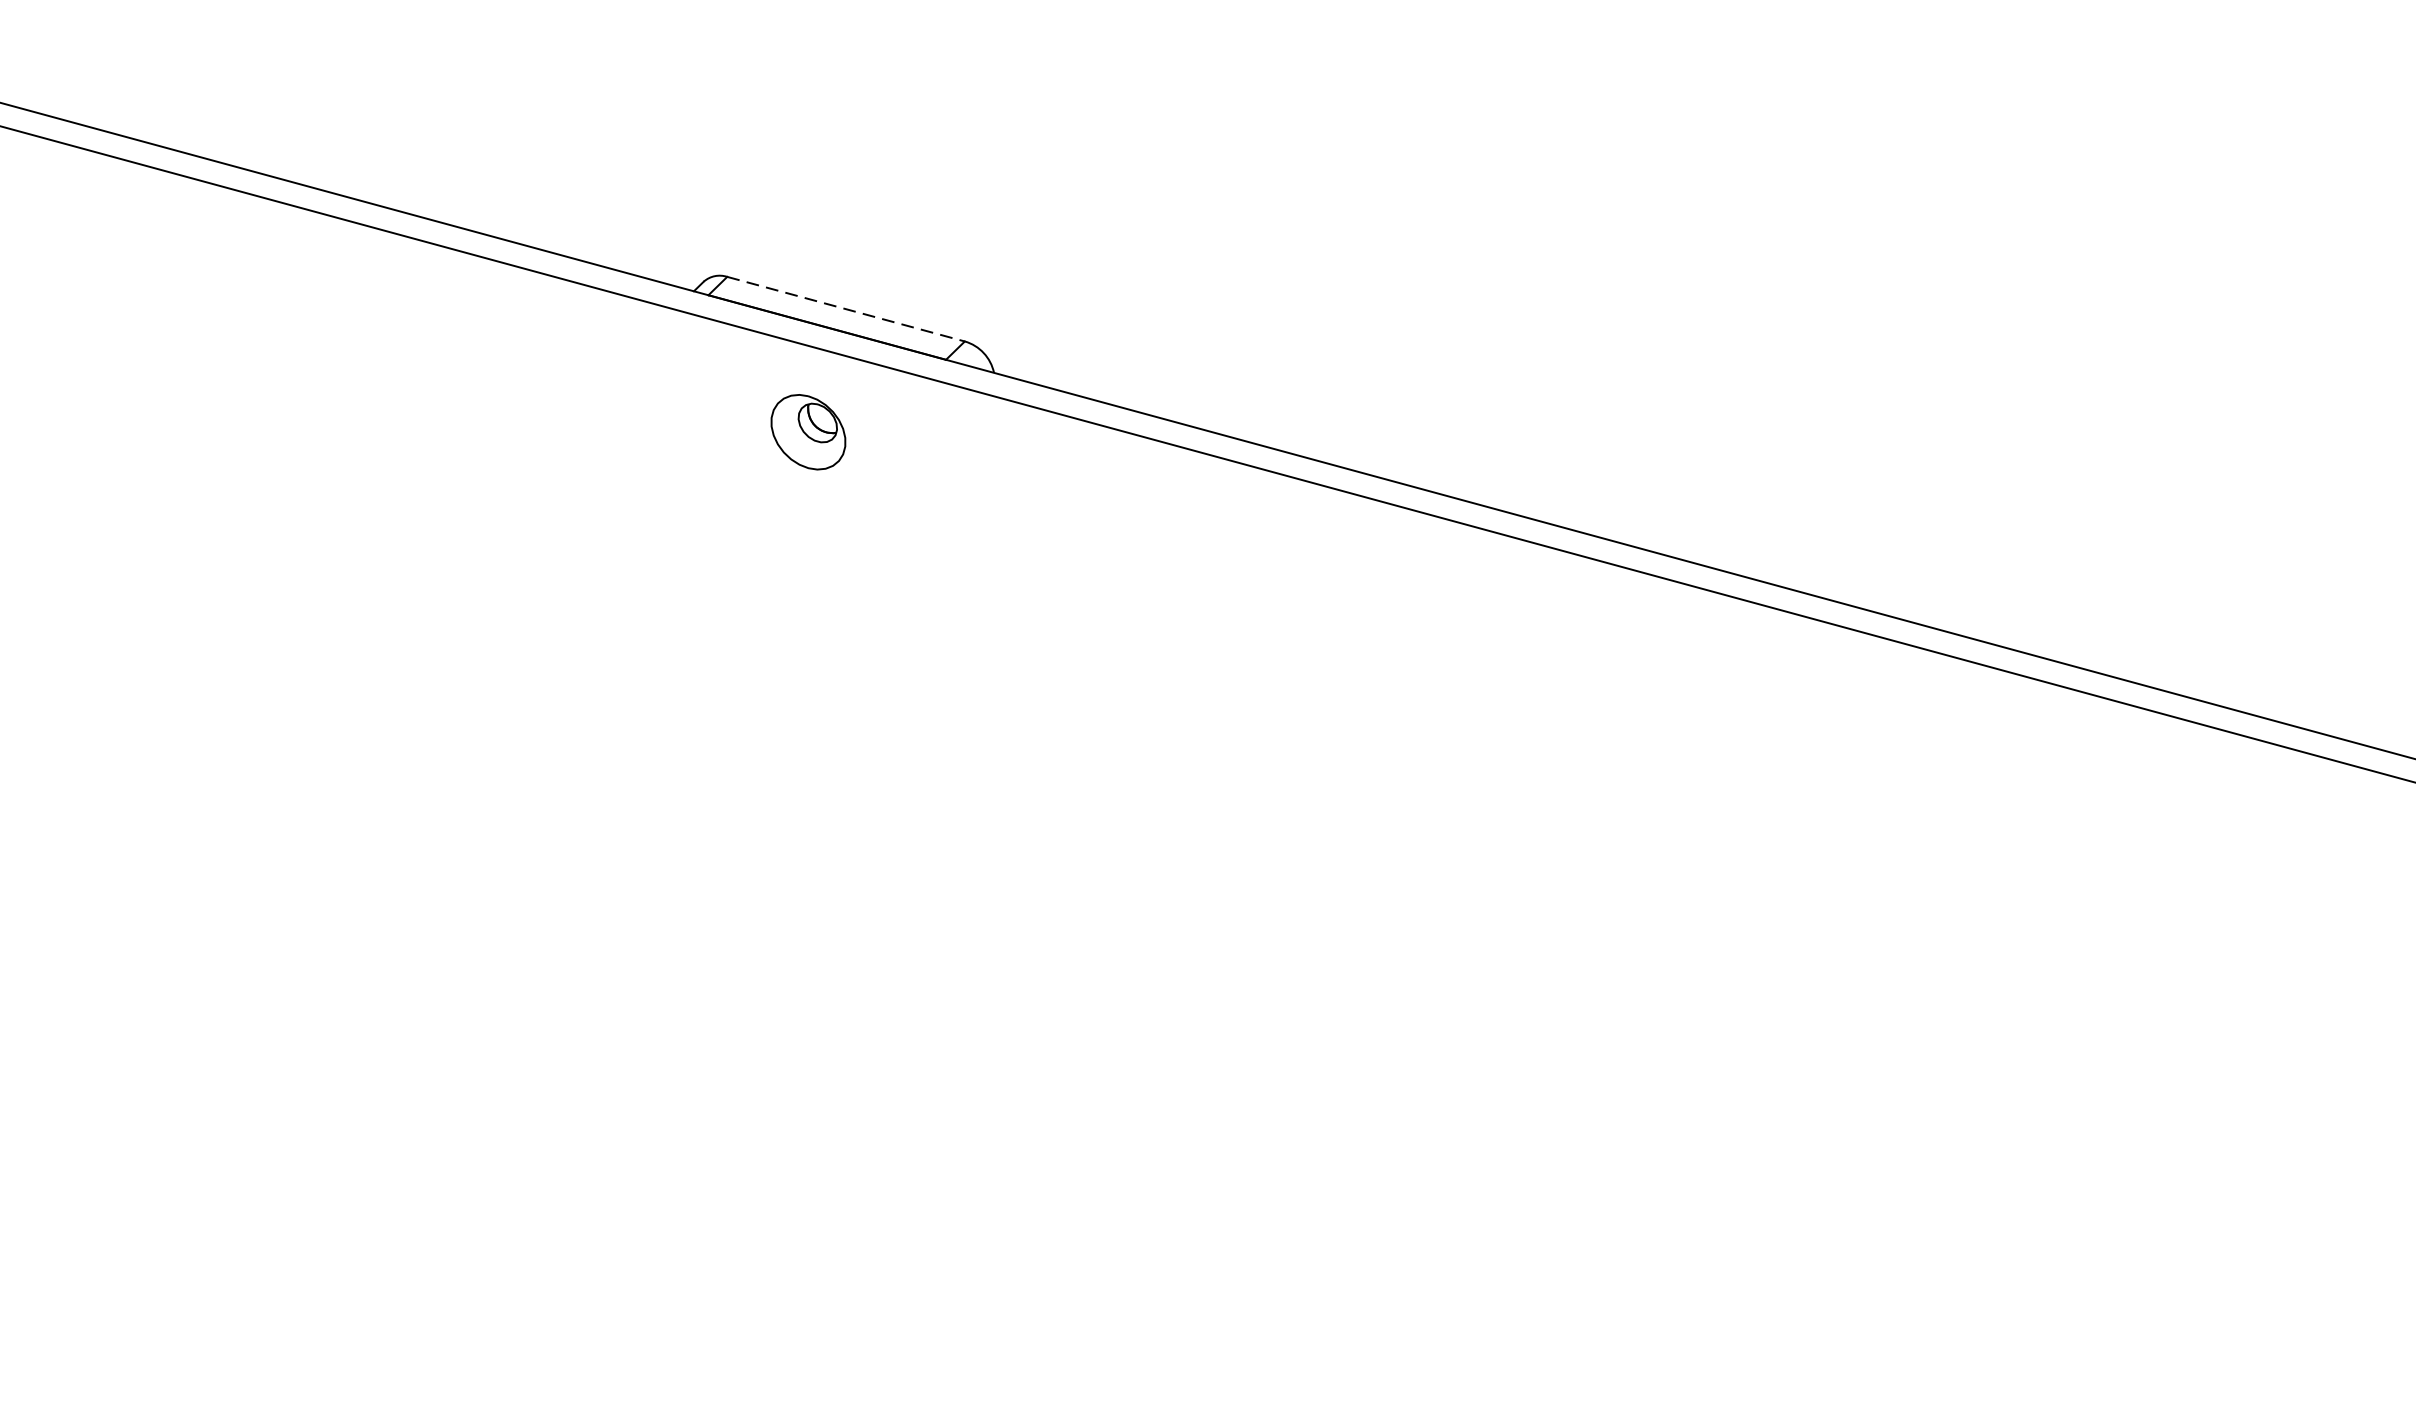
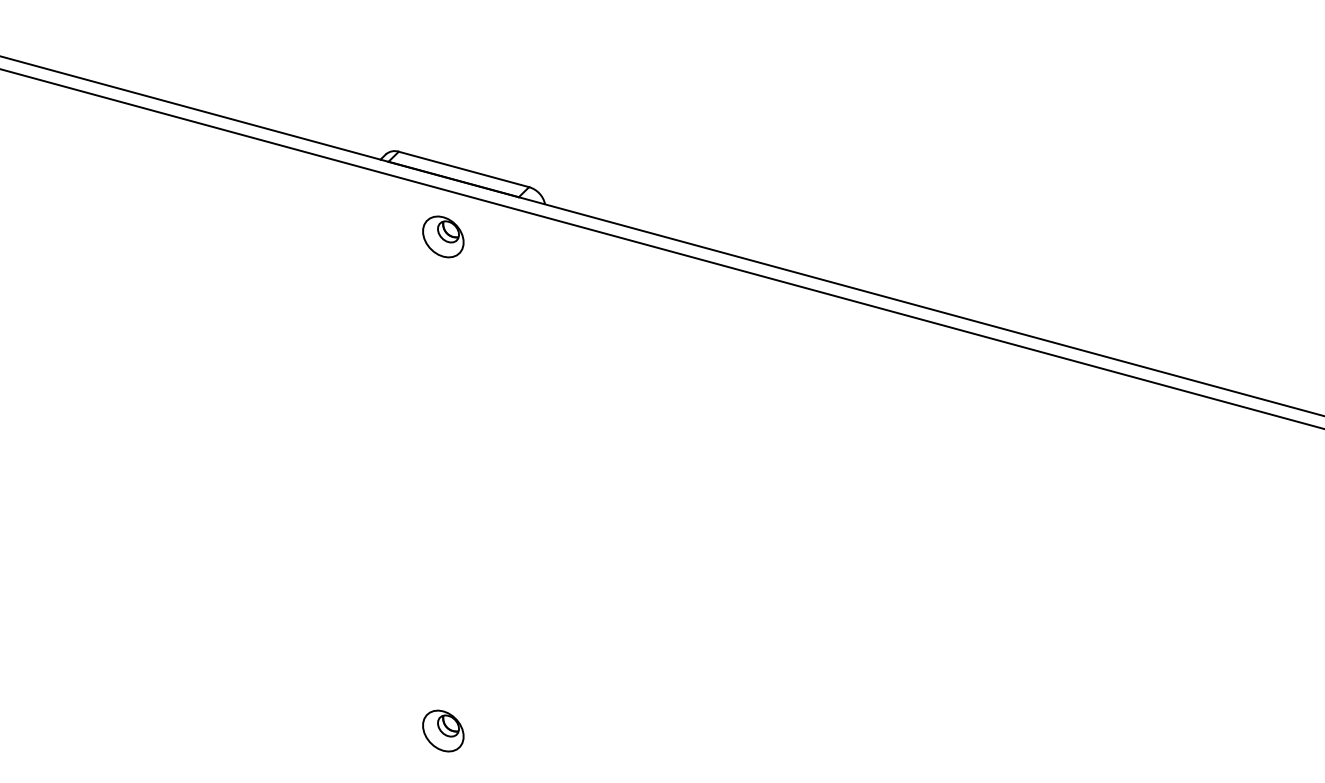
line: (845, 309) -> (463, 169), dashed -> solid
part: (808, 1332) -> (443, 730), added

